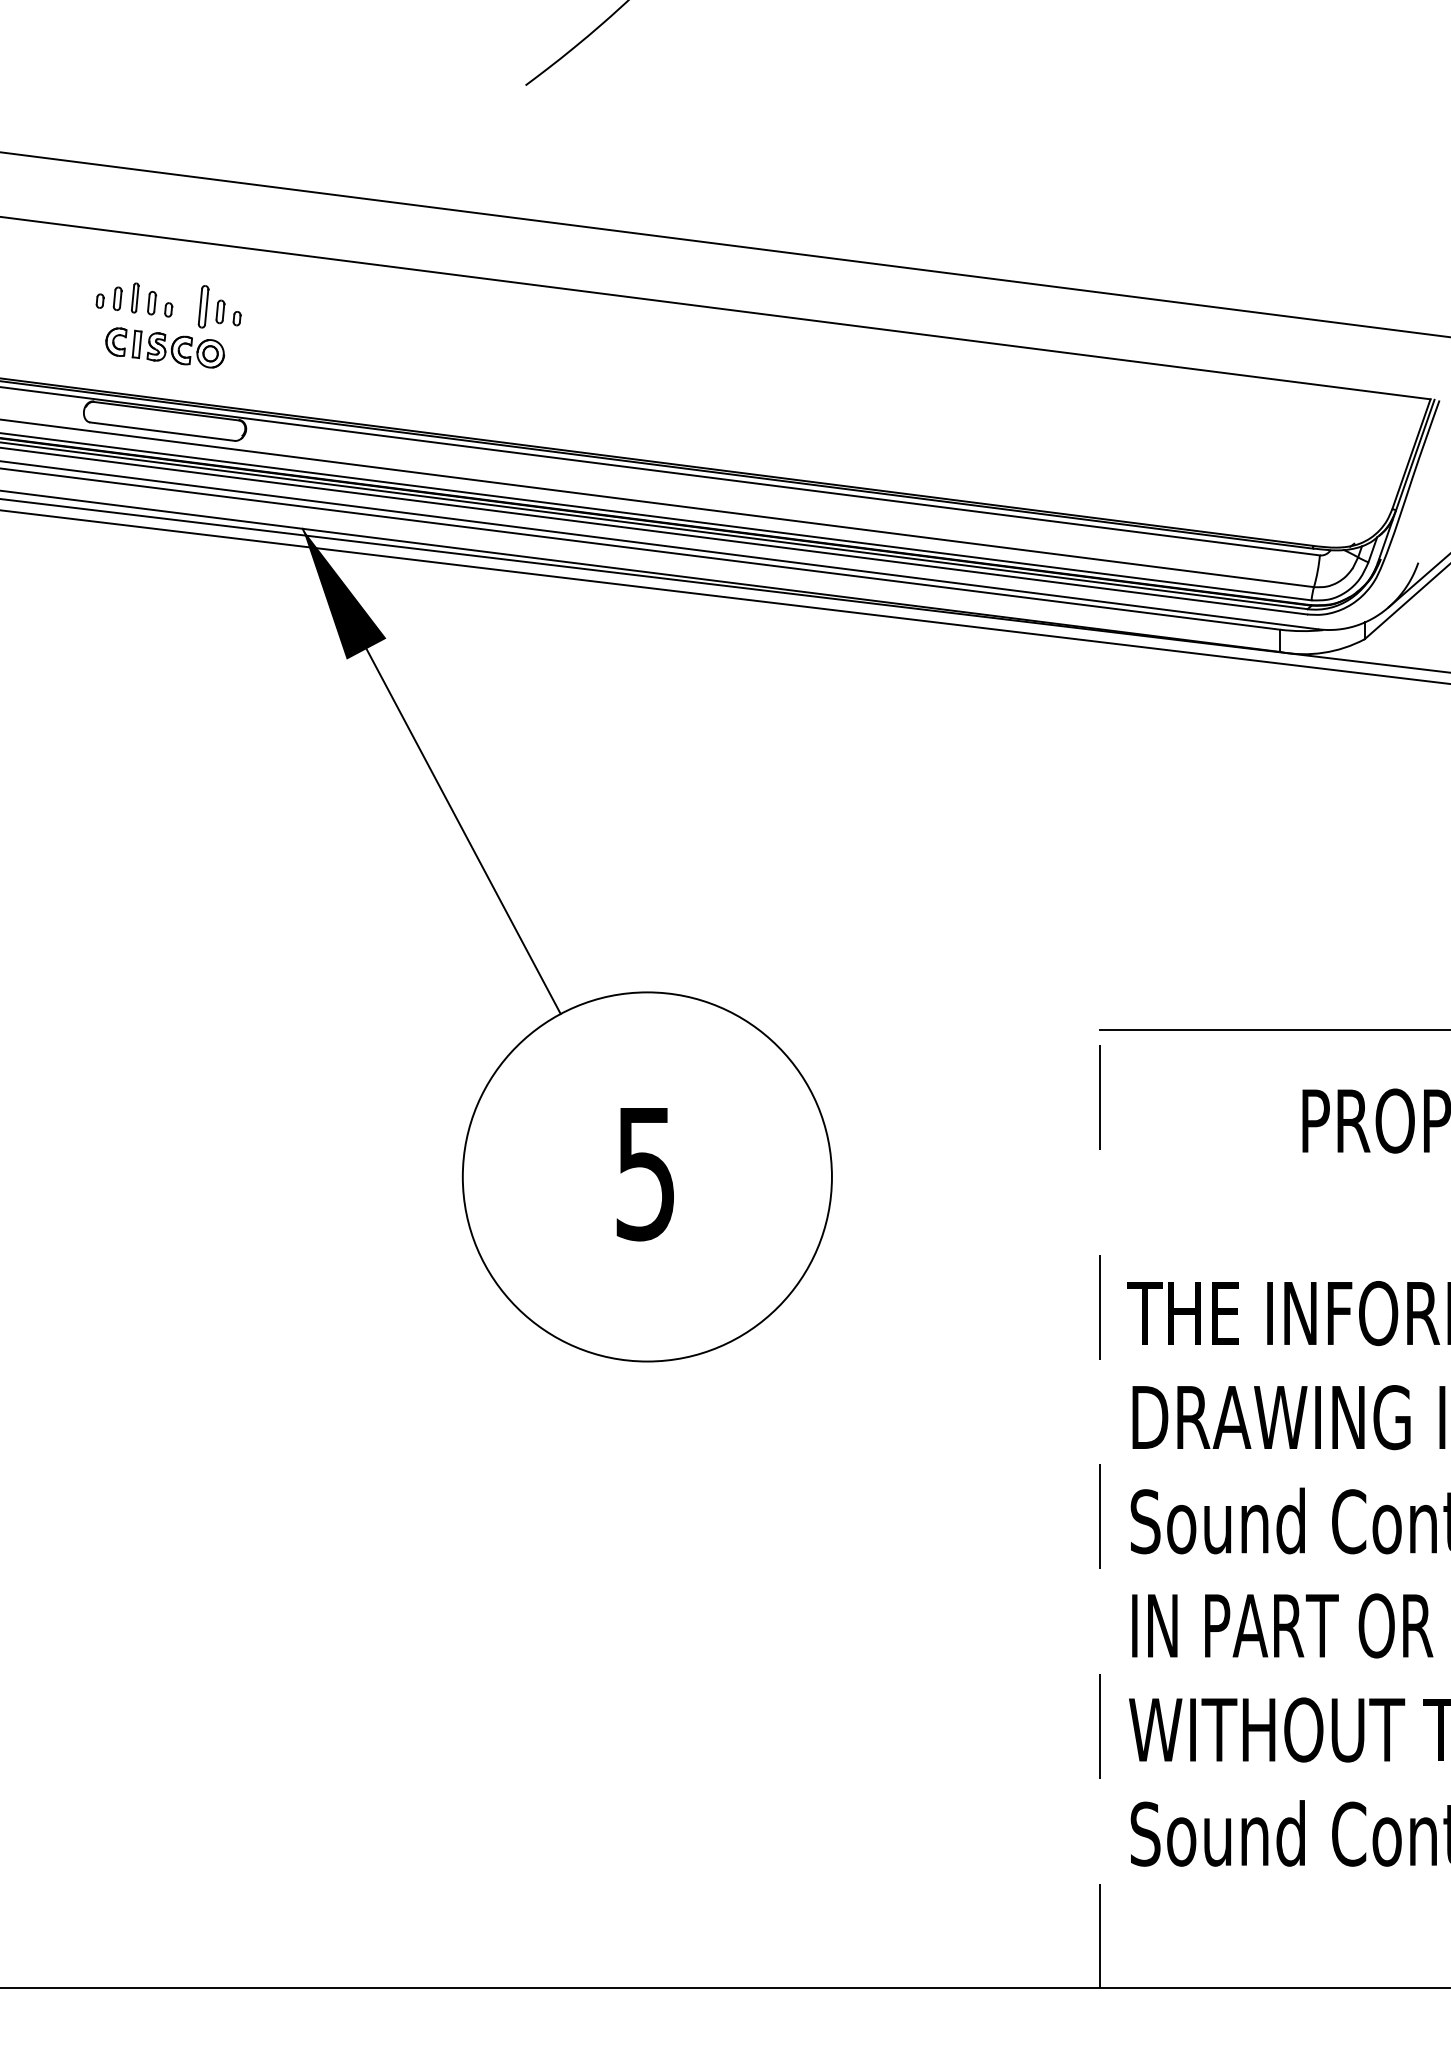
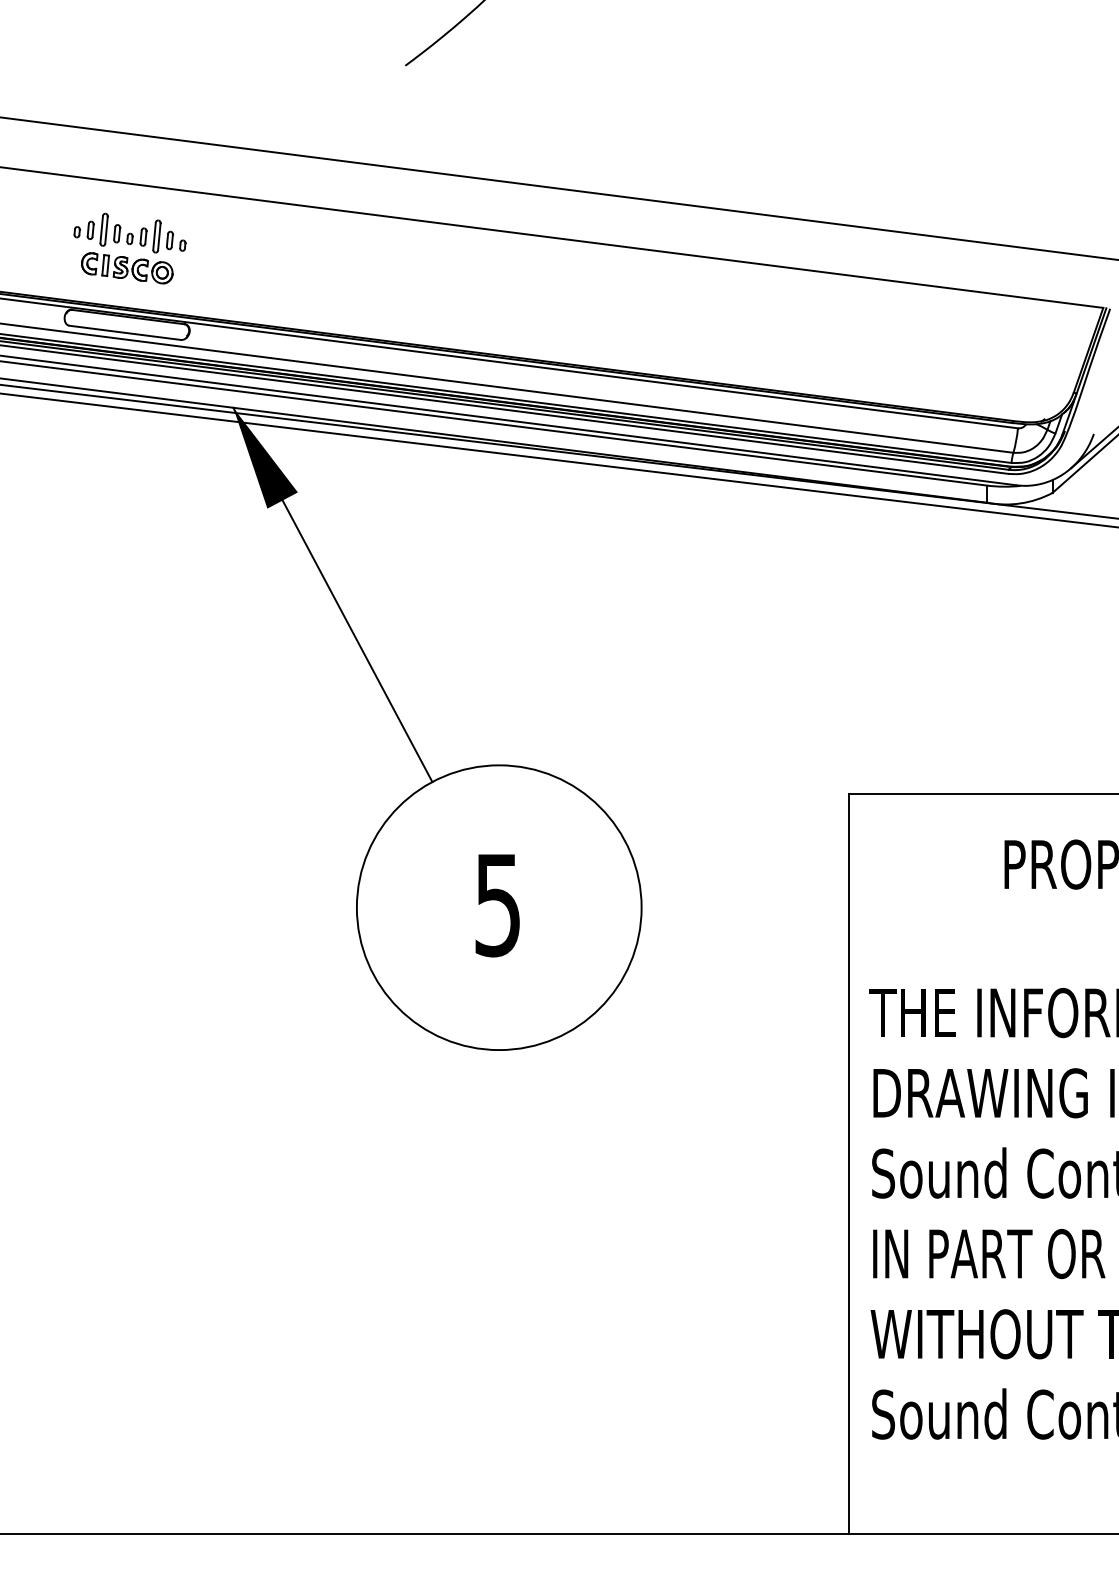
part: (135, 297) -> (104, 229), size x1.43
part: (186, 307) -> (143, 237), added
line: (1100, 1508) -> (848, 1163), dashed -> solid

